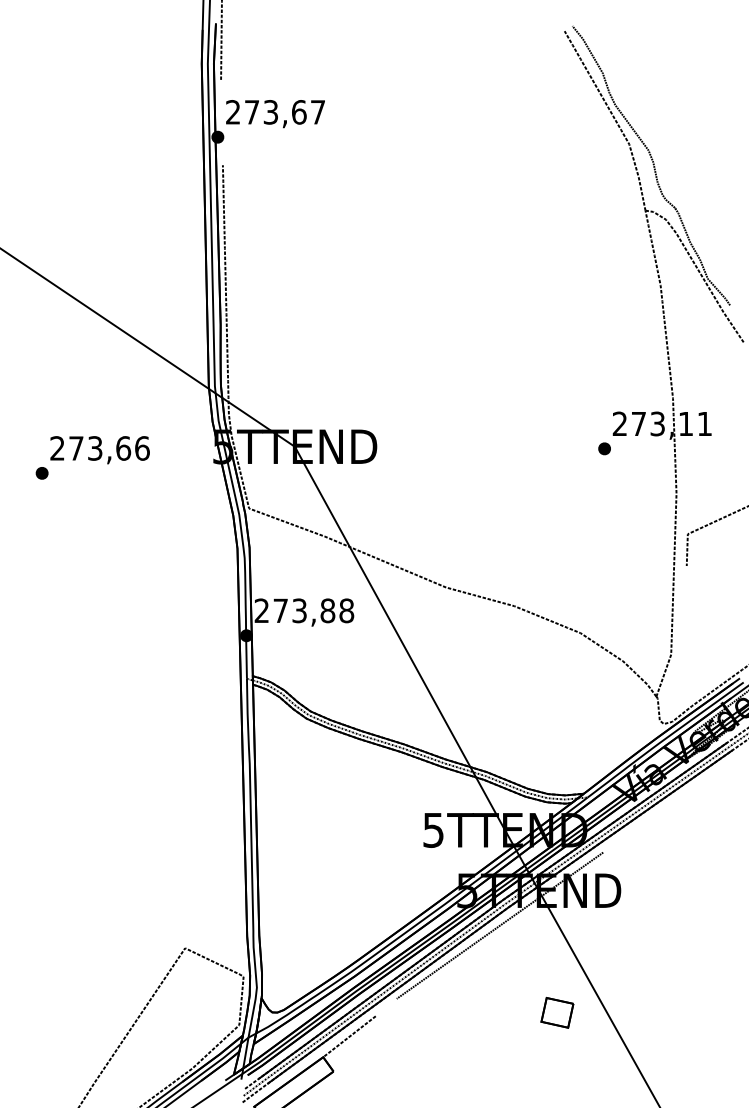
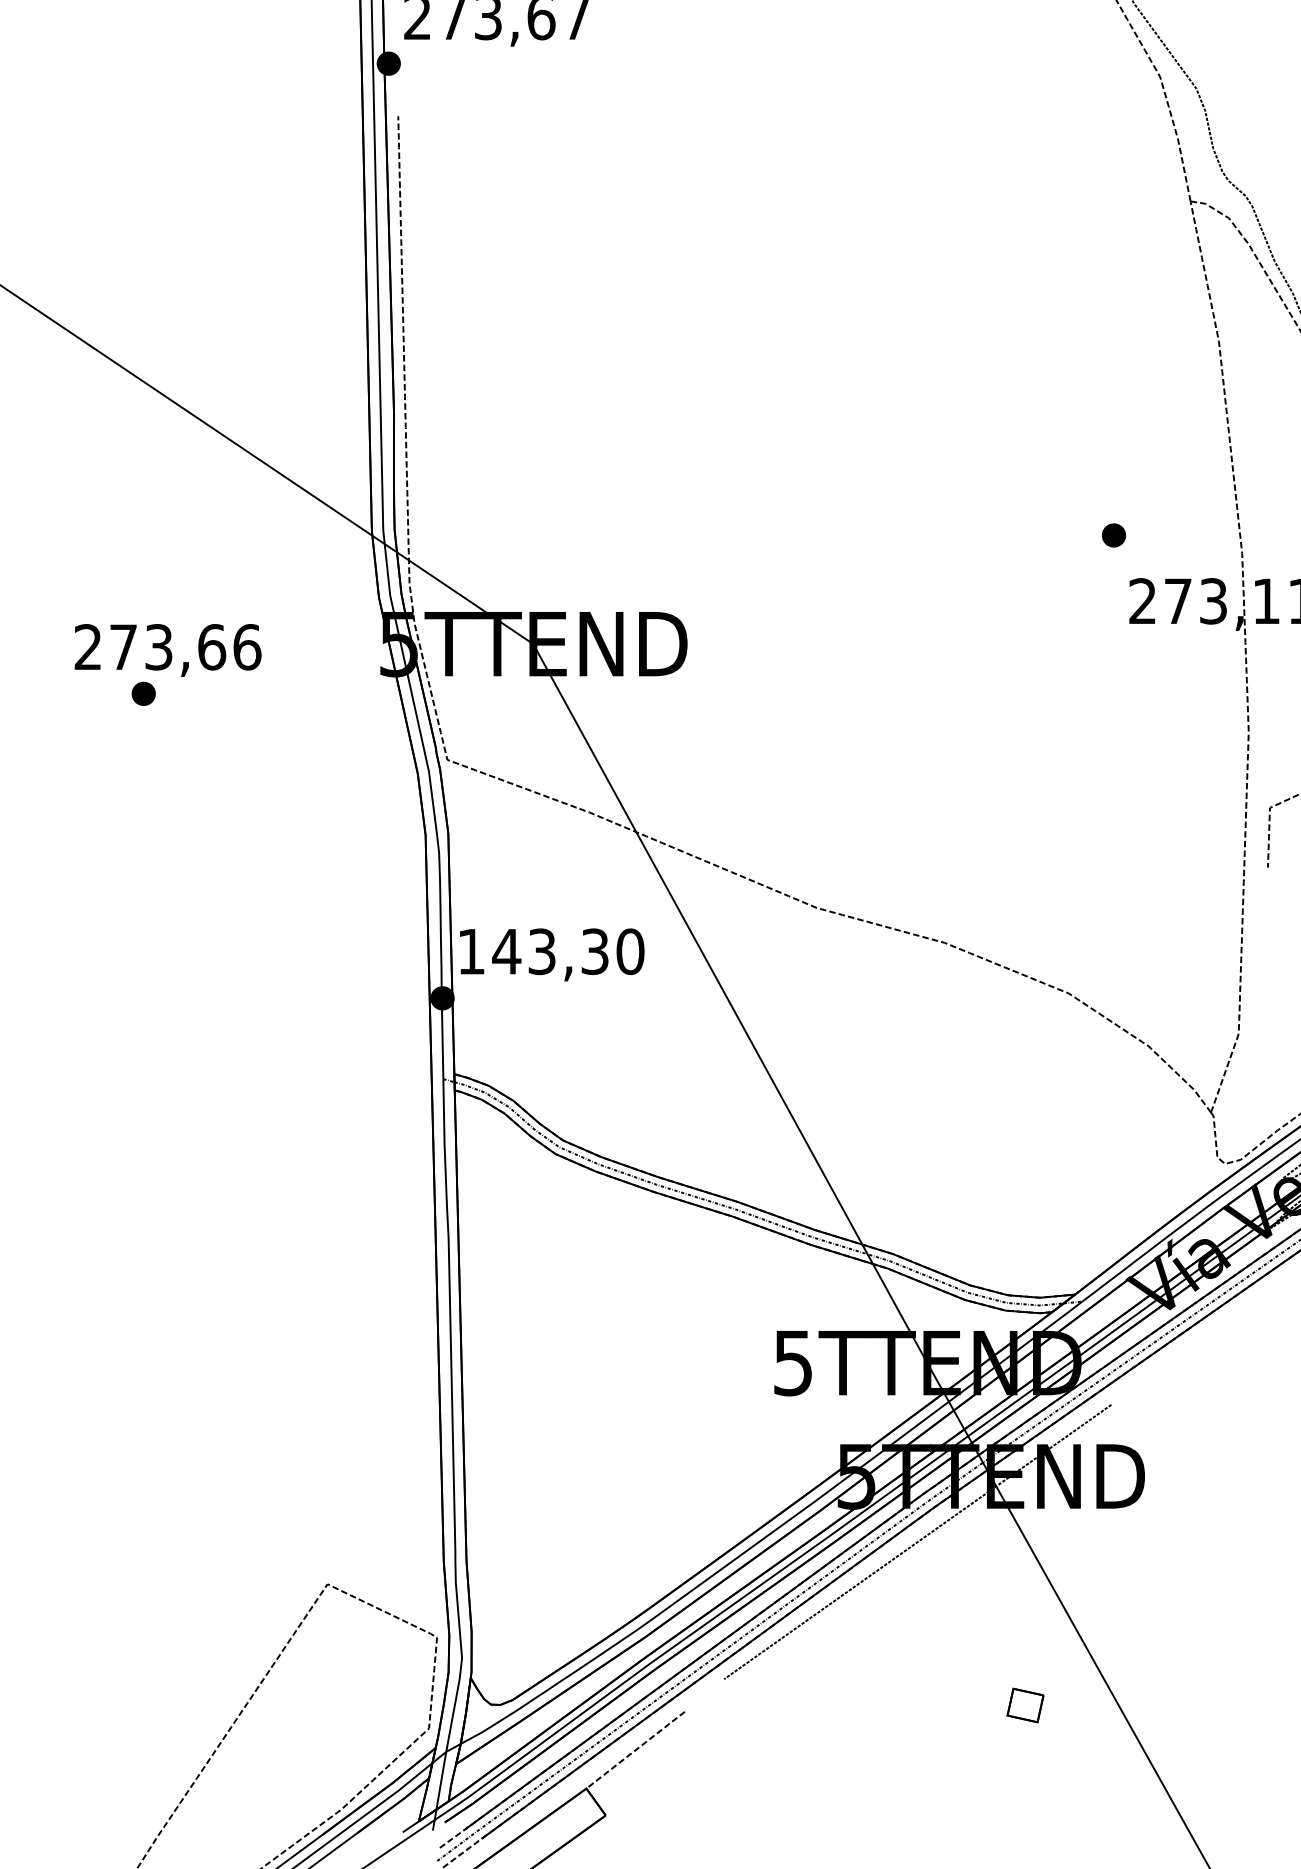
part: (604, 448) -> (1113, 534), moved
part: (41, 473) -> (142, 694), moved
text: (304, 610) -> (551, 951), 273,88 -> 143,30
part: (557, 1012) -> (1025, 1704), size x0.6

